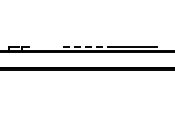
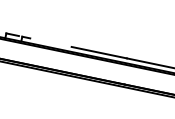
line: (86, 46) -> (99, 52), dashed -> solid

